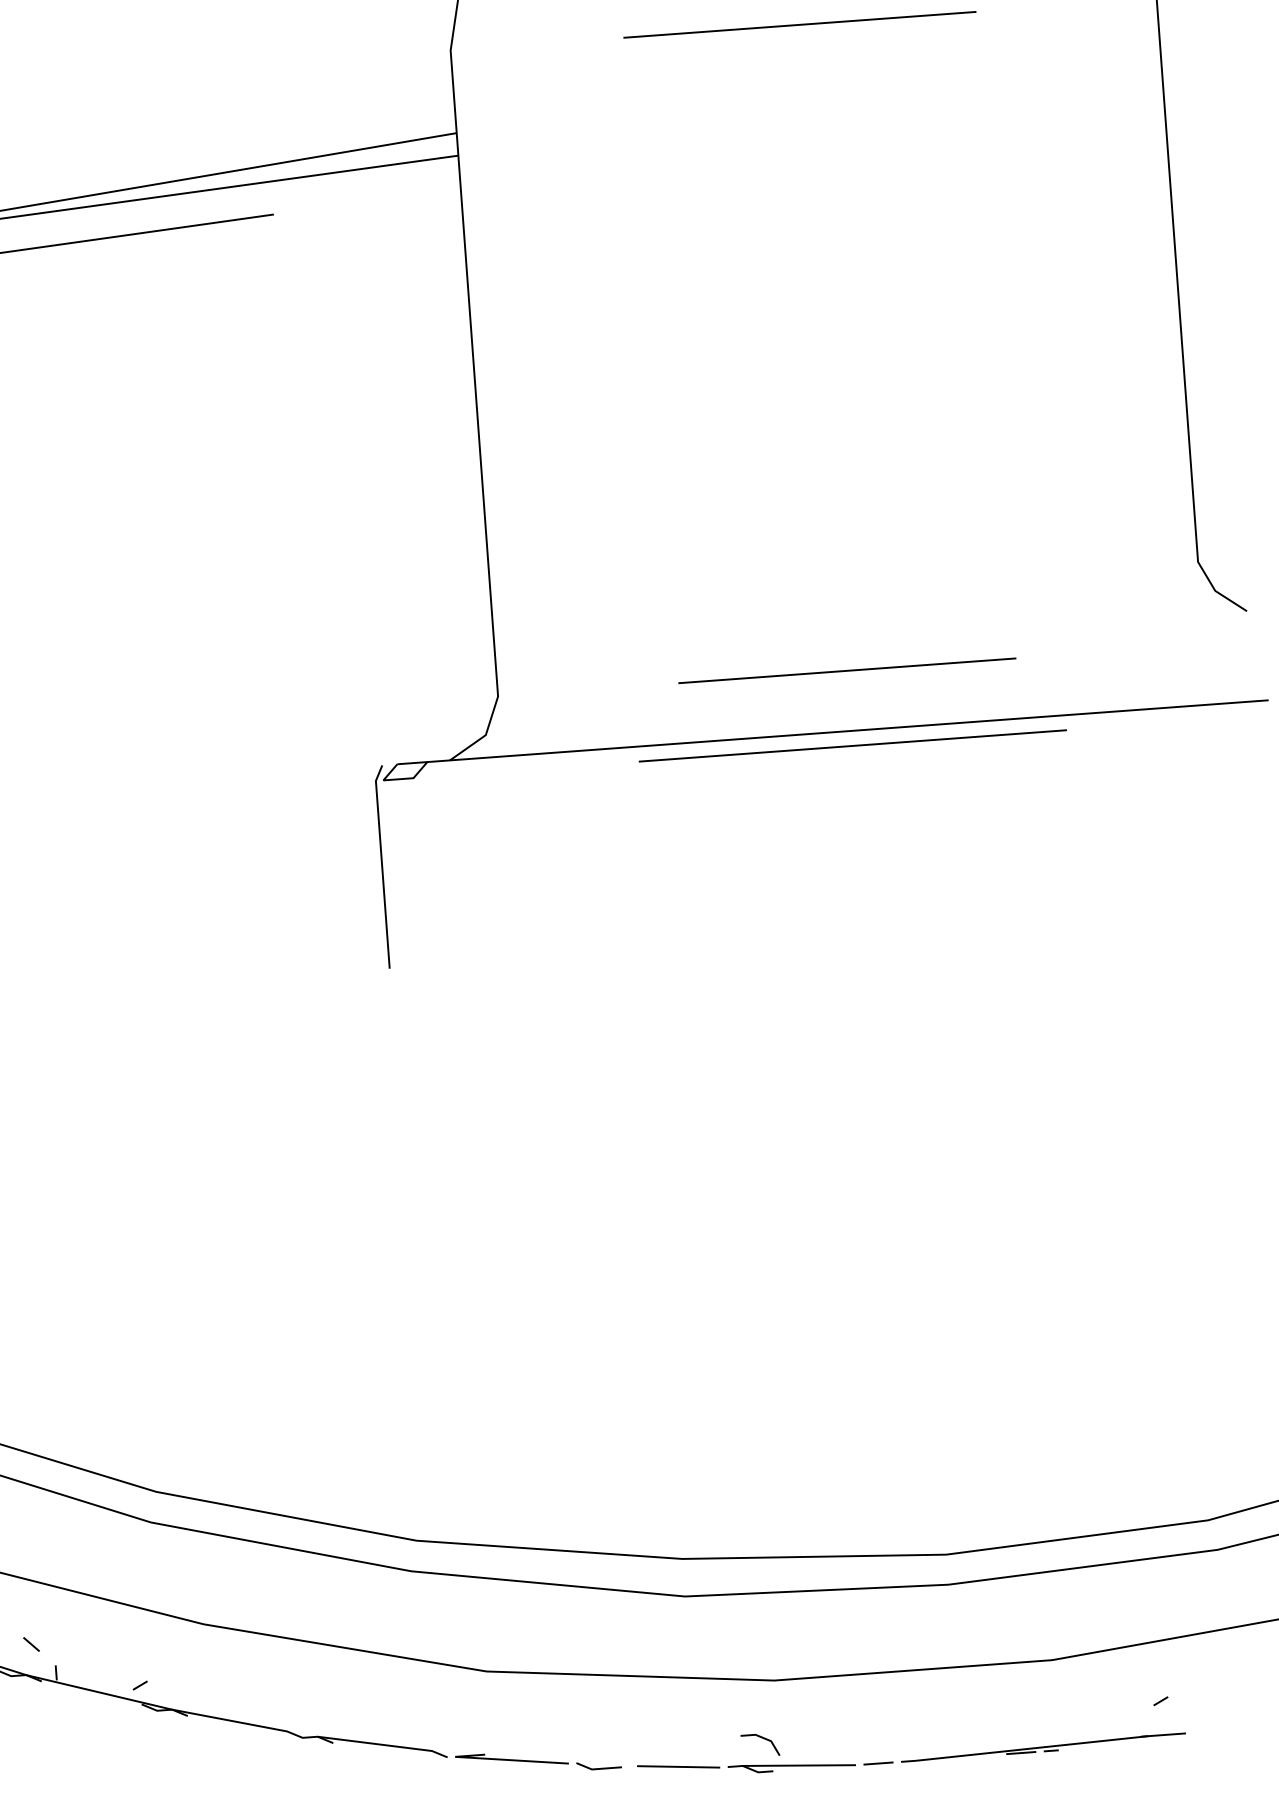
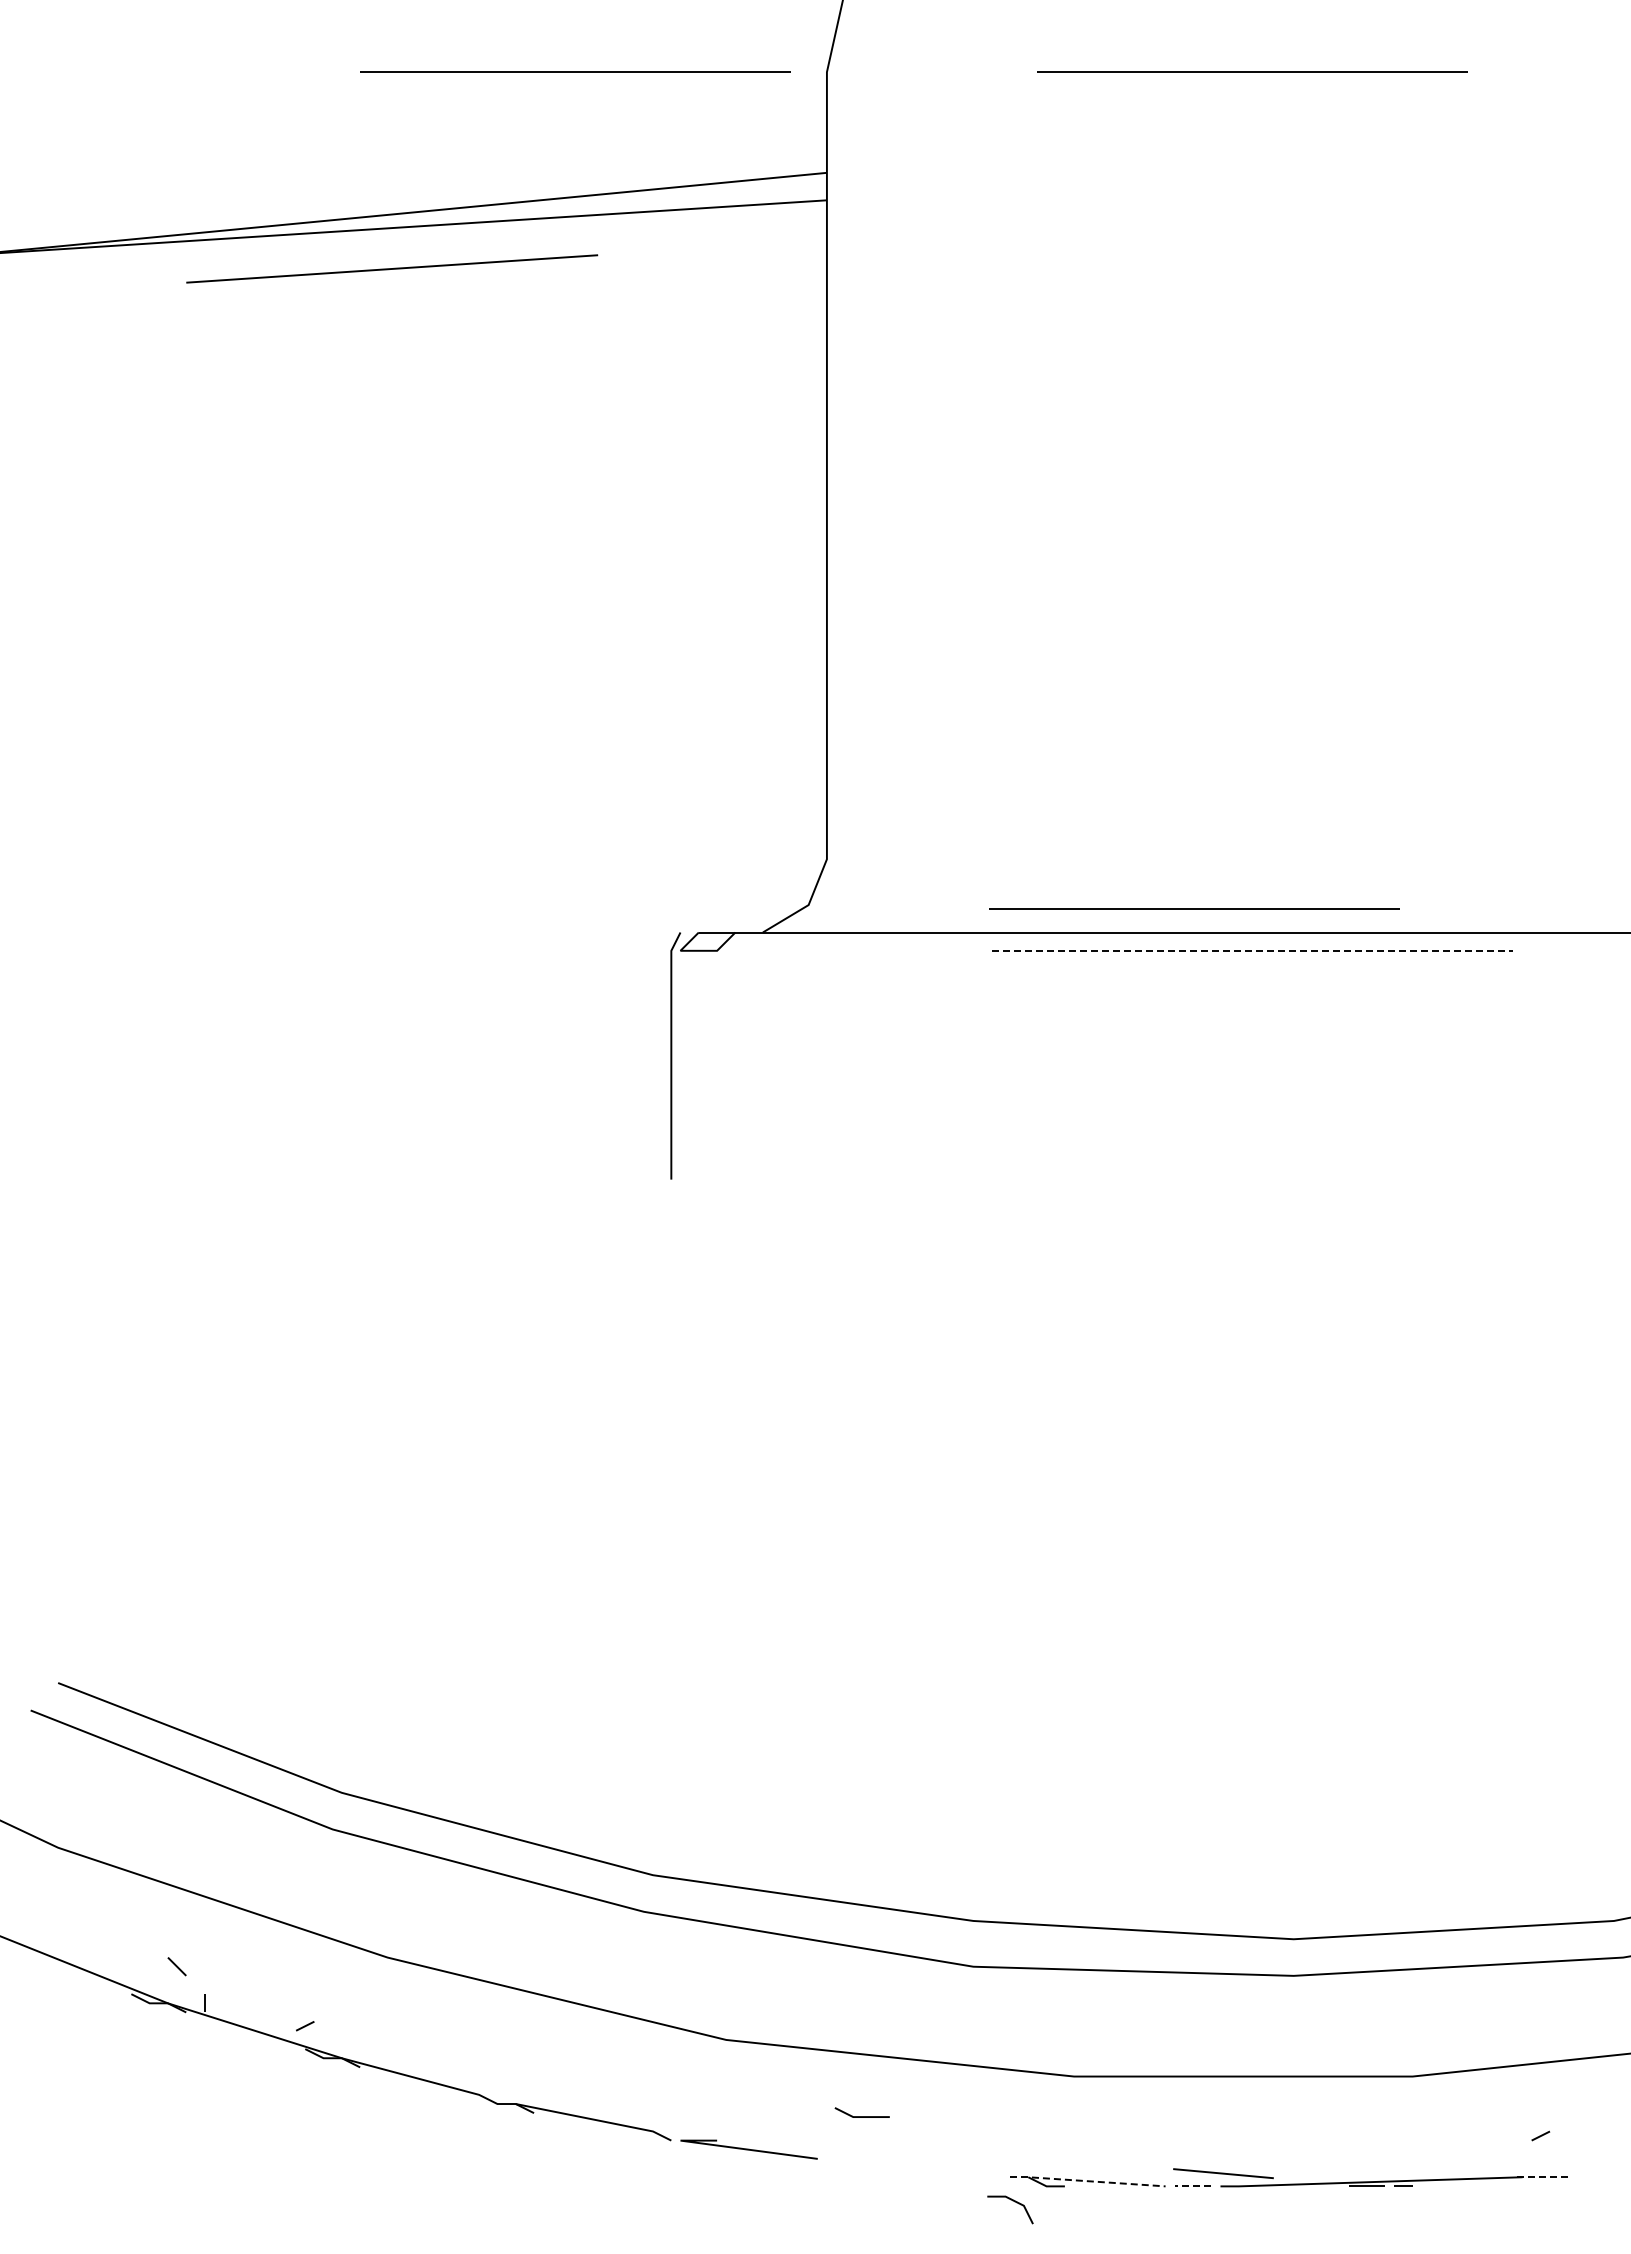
line: (244, 65) -> (575, 71), added
line: (847, 670) -> (1194, 908), moved
line: (852, 745) -> (1252, 950), solid -> dashed
line: (1163, 1735) -> (1540, 2177), solid -> dashed
part: (763, 1739) -> (1014, 2202), moved
line: (878, 1763) -> (1193, 2186), solid -> dashed
part: (598, 1765) -> (861, 2112), moved
line: (790, 1765) -> (1086, 2181), solid -> dashed
line: (678, 1766) -> (1223, 2173), moved

